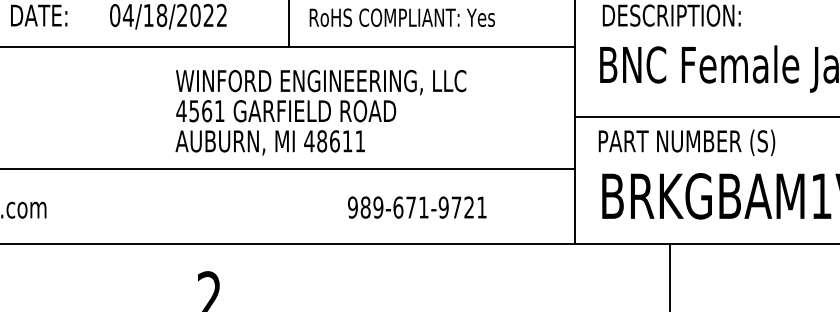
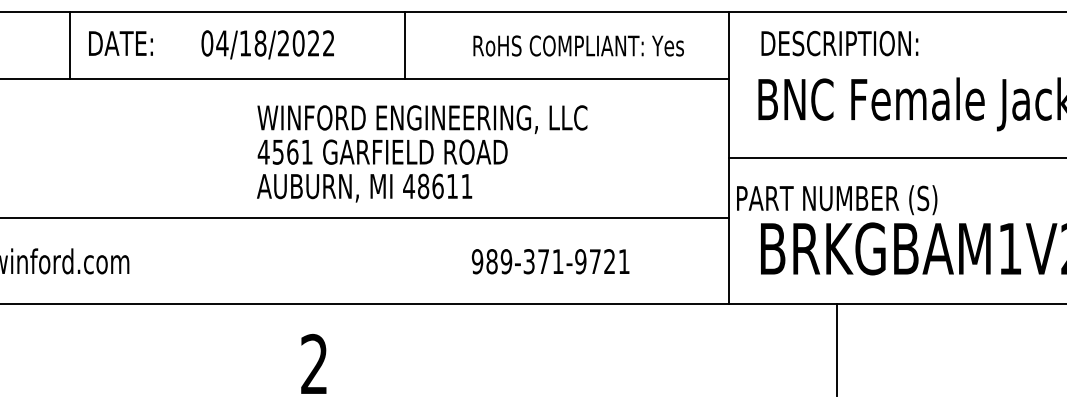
text: (402, 17) -> (578, 45), moved
text: (321, 112) -> (422, 153), moved
text: (687, 143) -> (837, 200), moved
text: (397, 207) -> (528, 261), 989-671-9721 -> 989-371-9721

